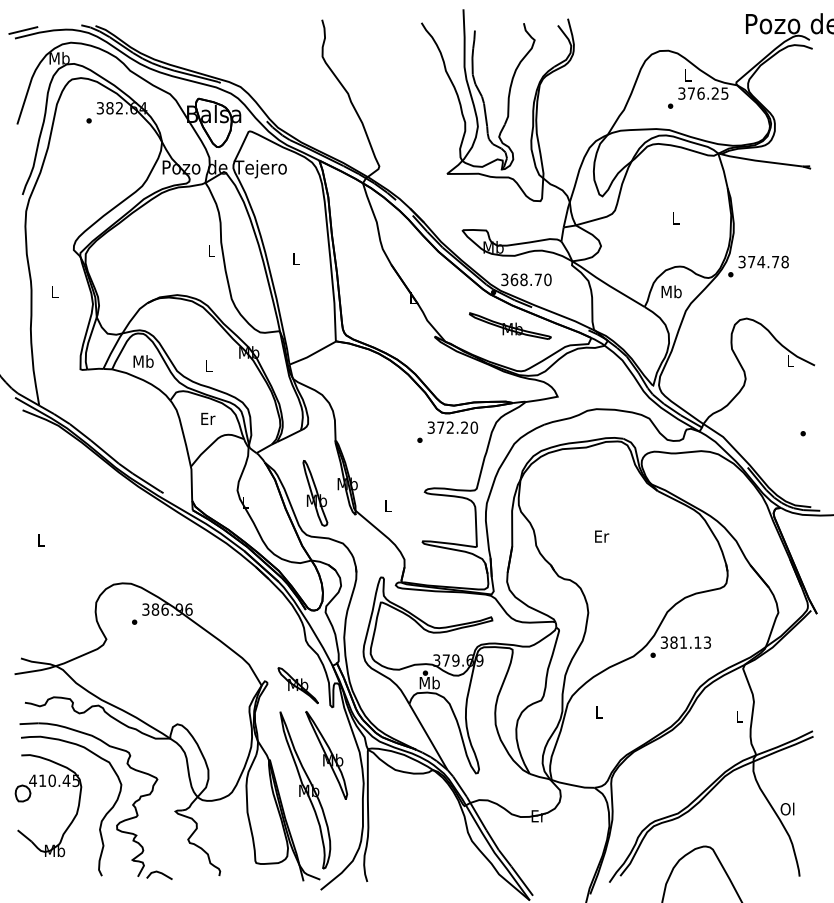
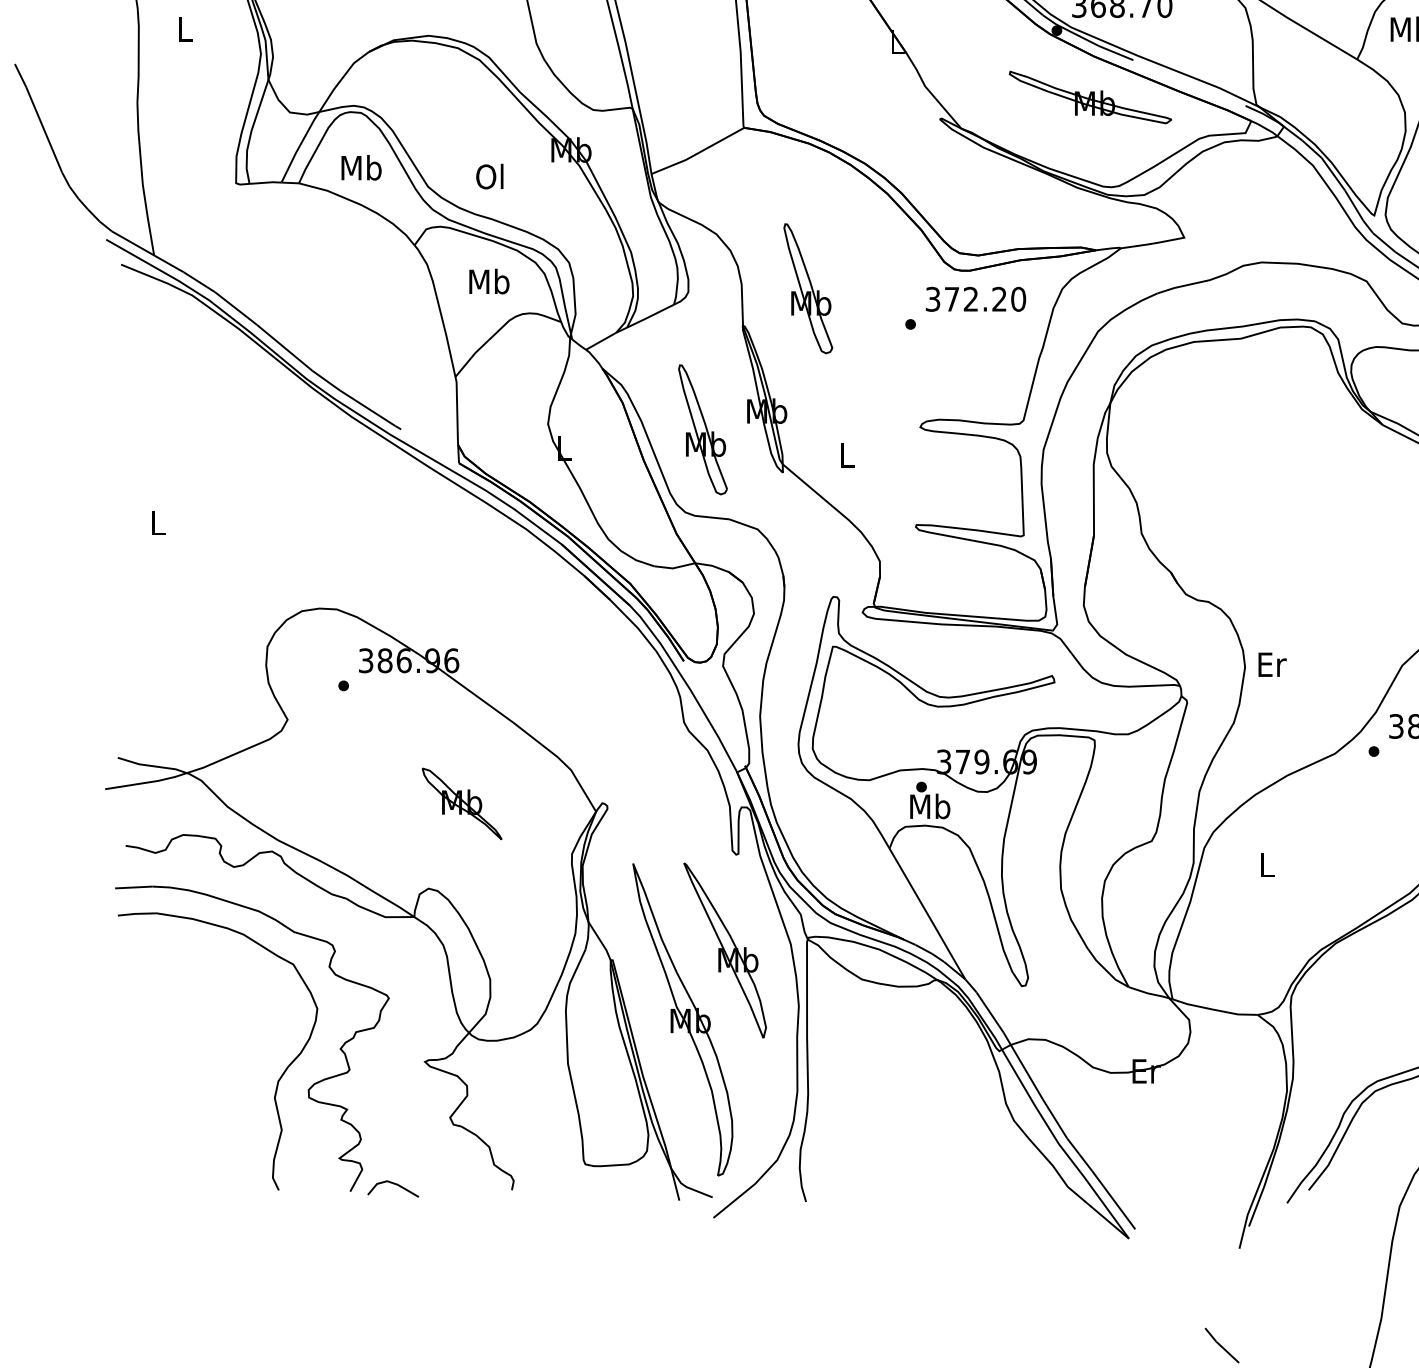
text: (207, 365) -> (488, 175), L -> Ol
text: (207, 418) -> (488, 281), Er -> Mb
part: (368, 422) -> (808, 288), added
text: (602, 536) -> (1273, 664), moved
part: (297, 685) -> (460, 803), moved
part: (50, 786) -> (176, 1012), removed

